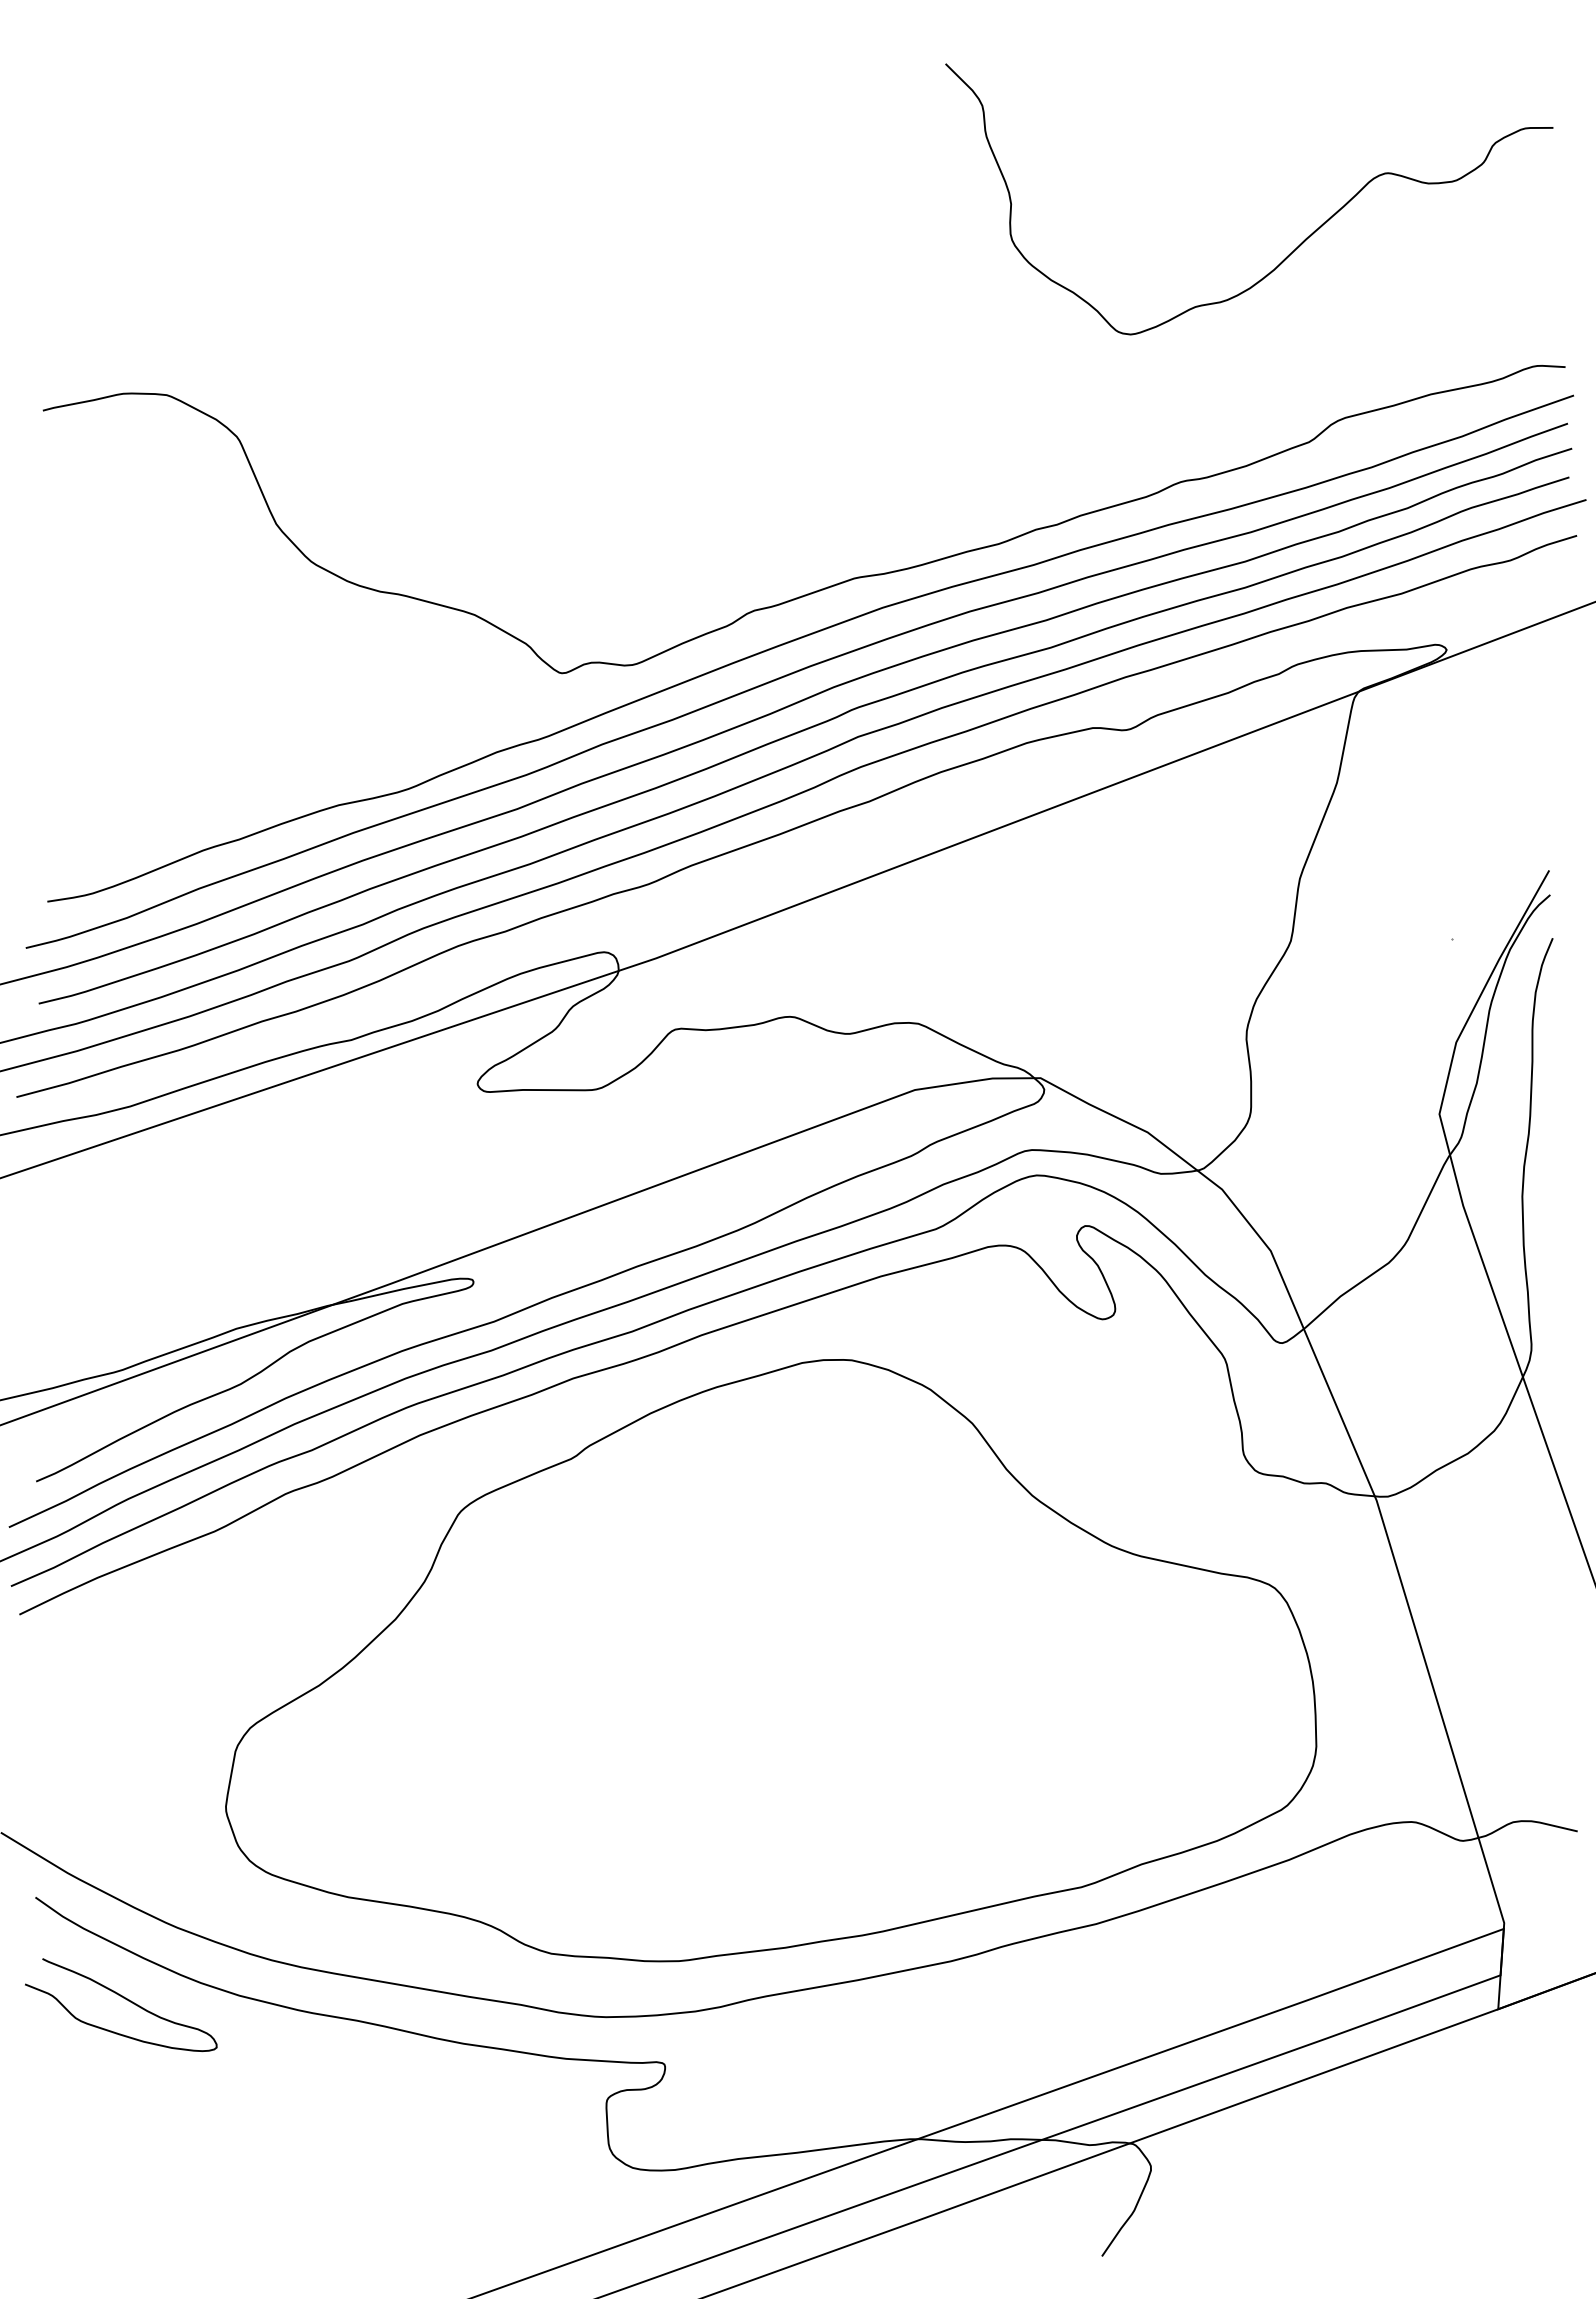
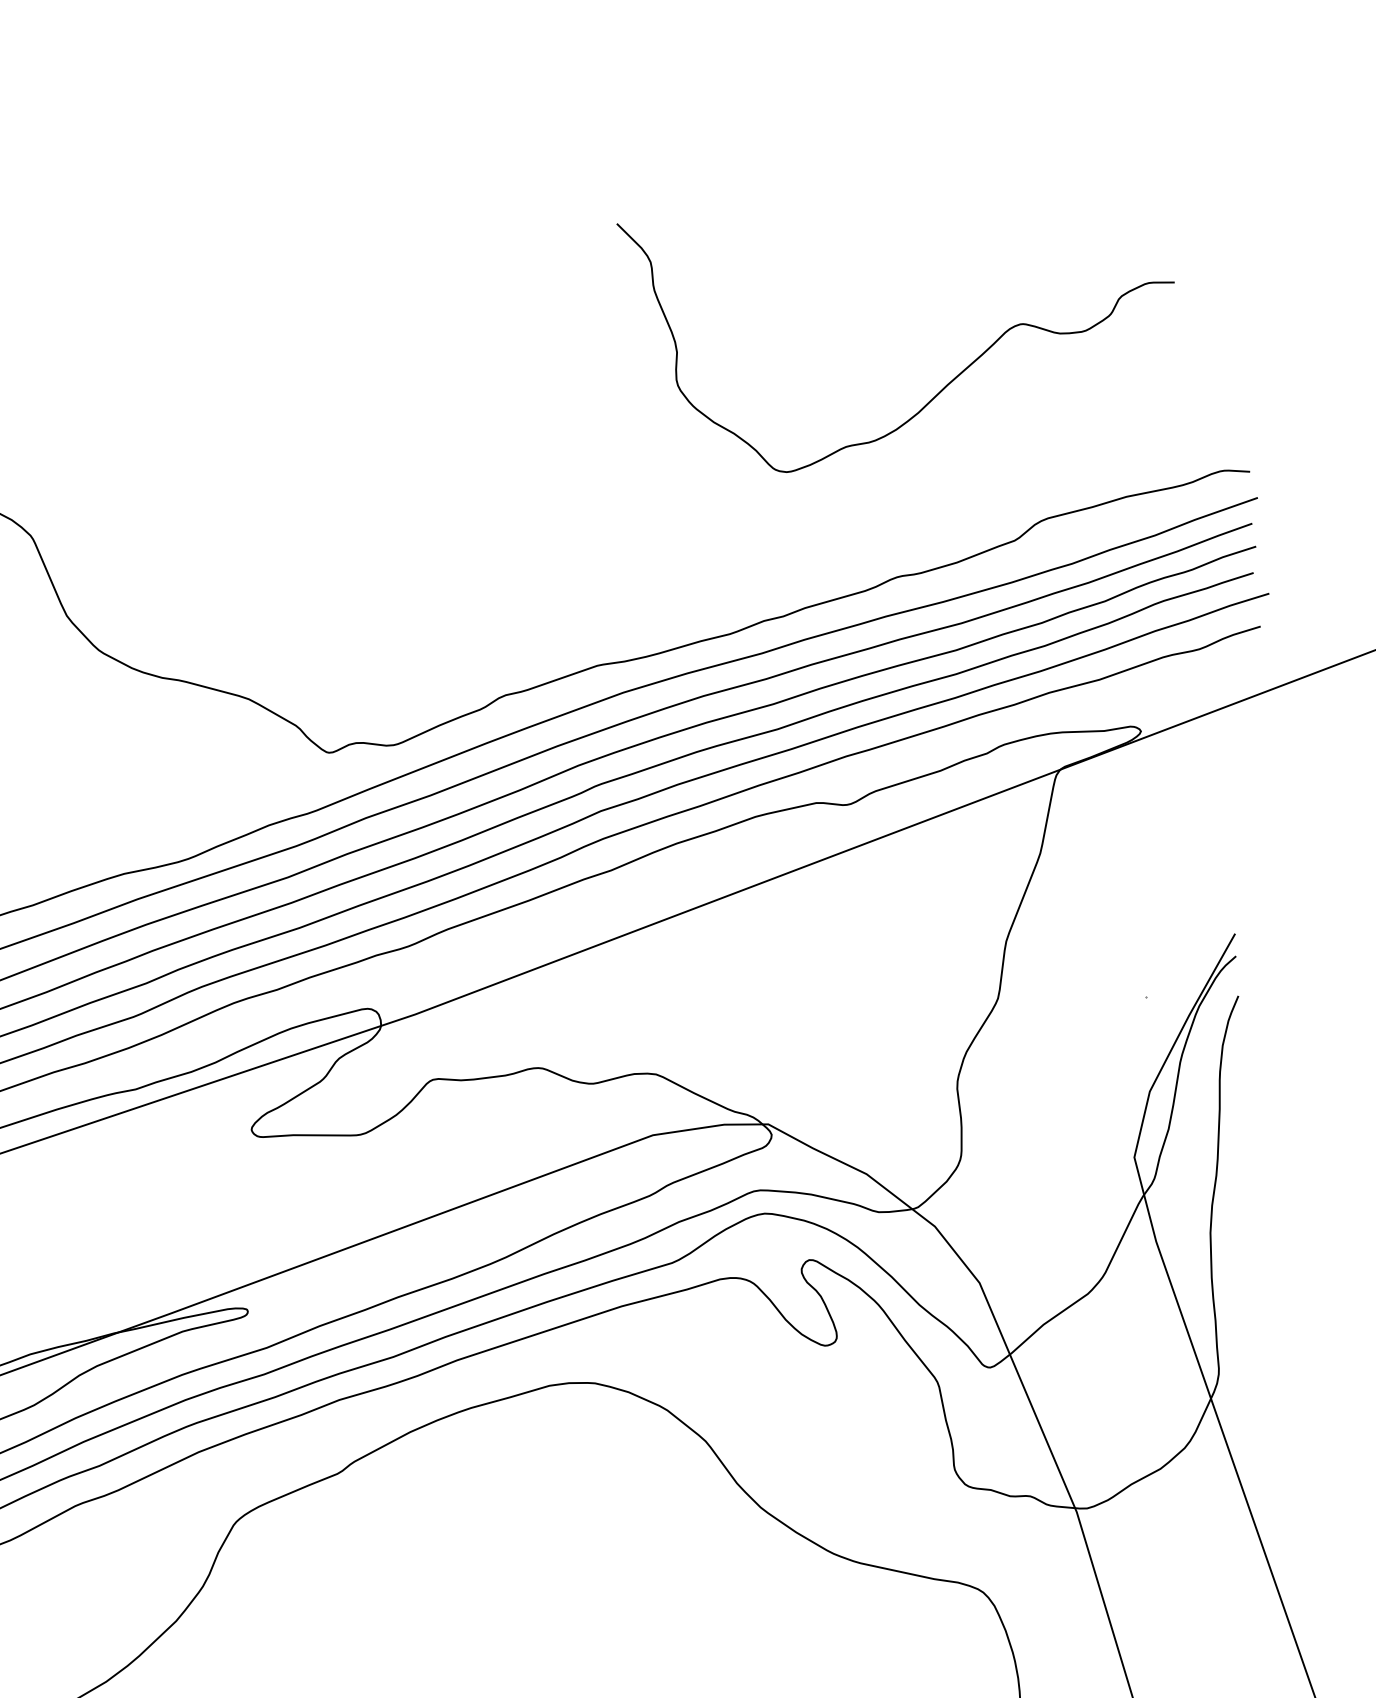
curve: (1297, 246) -> (939, 391), moved

